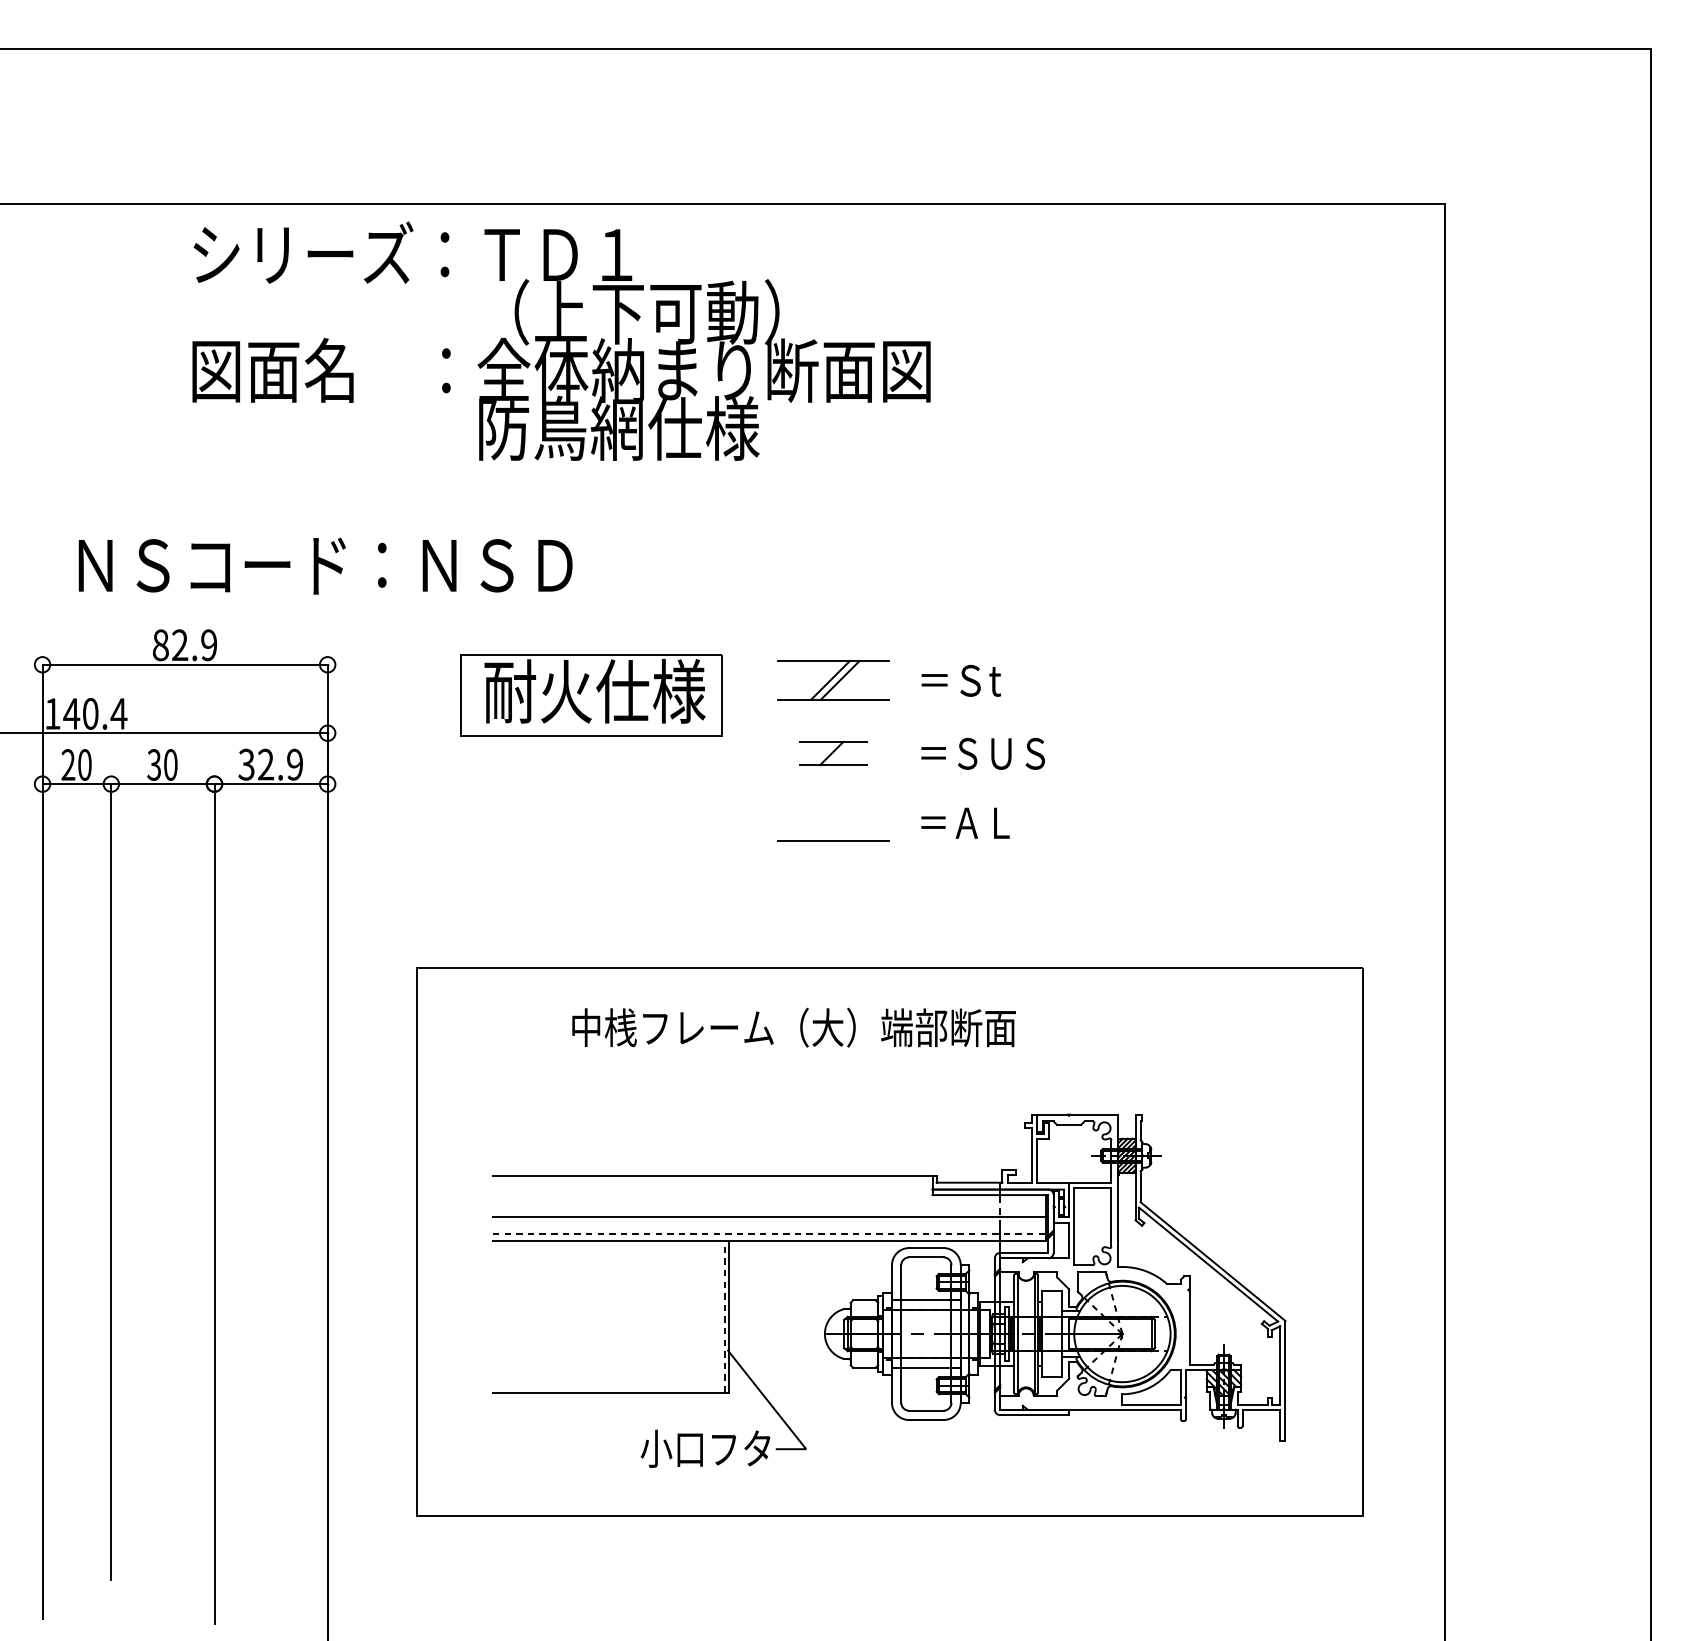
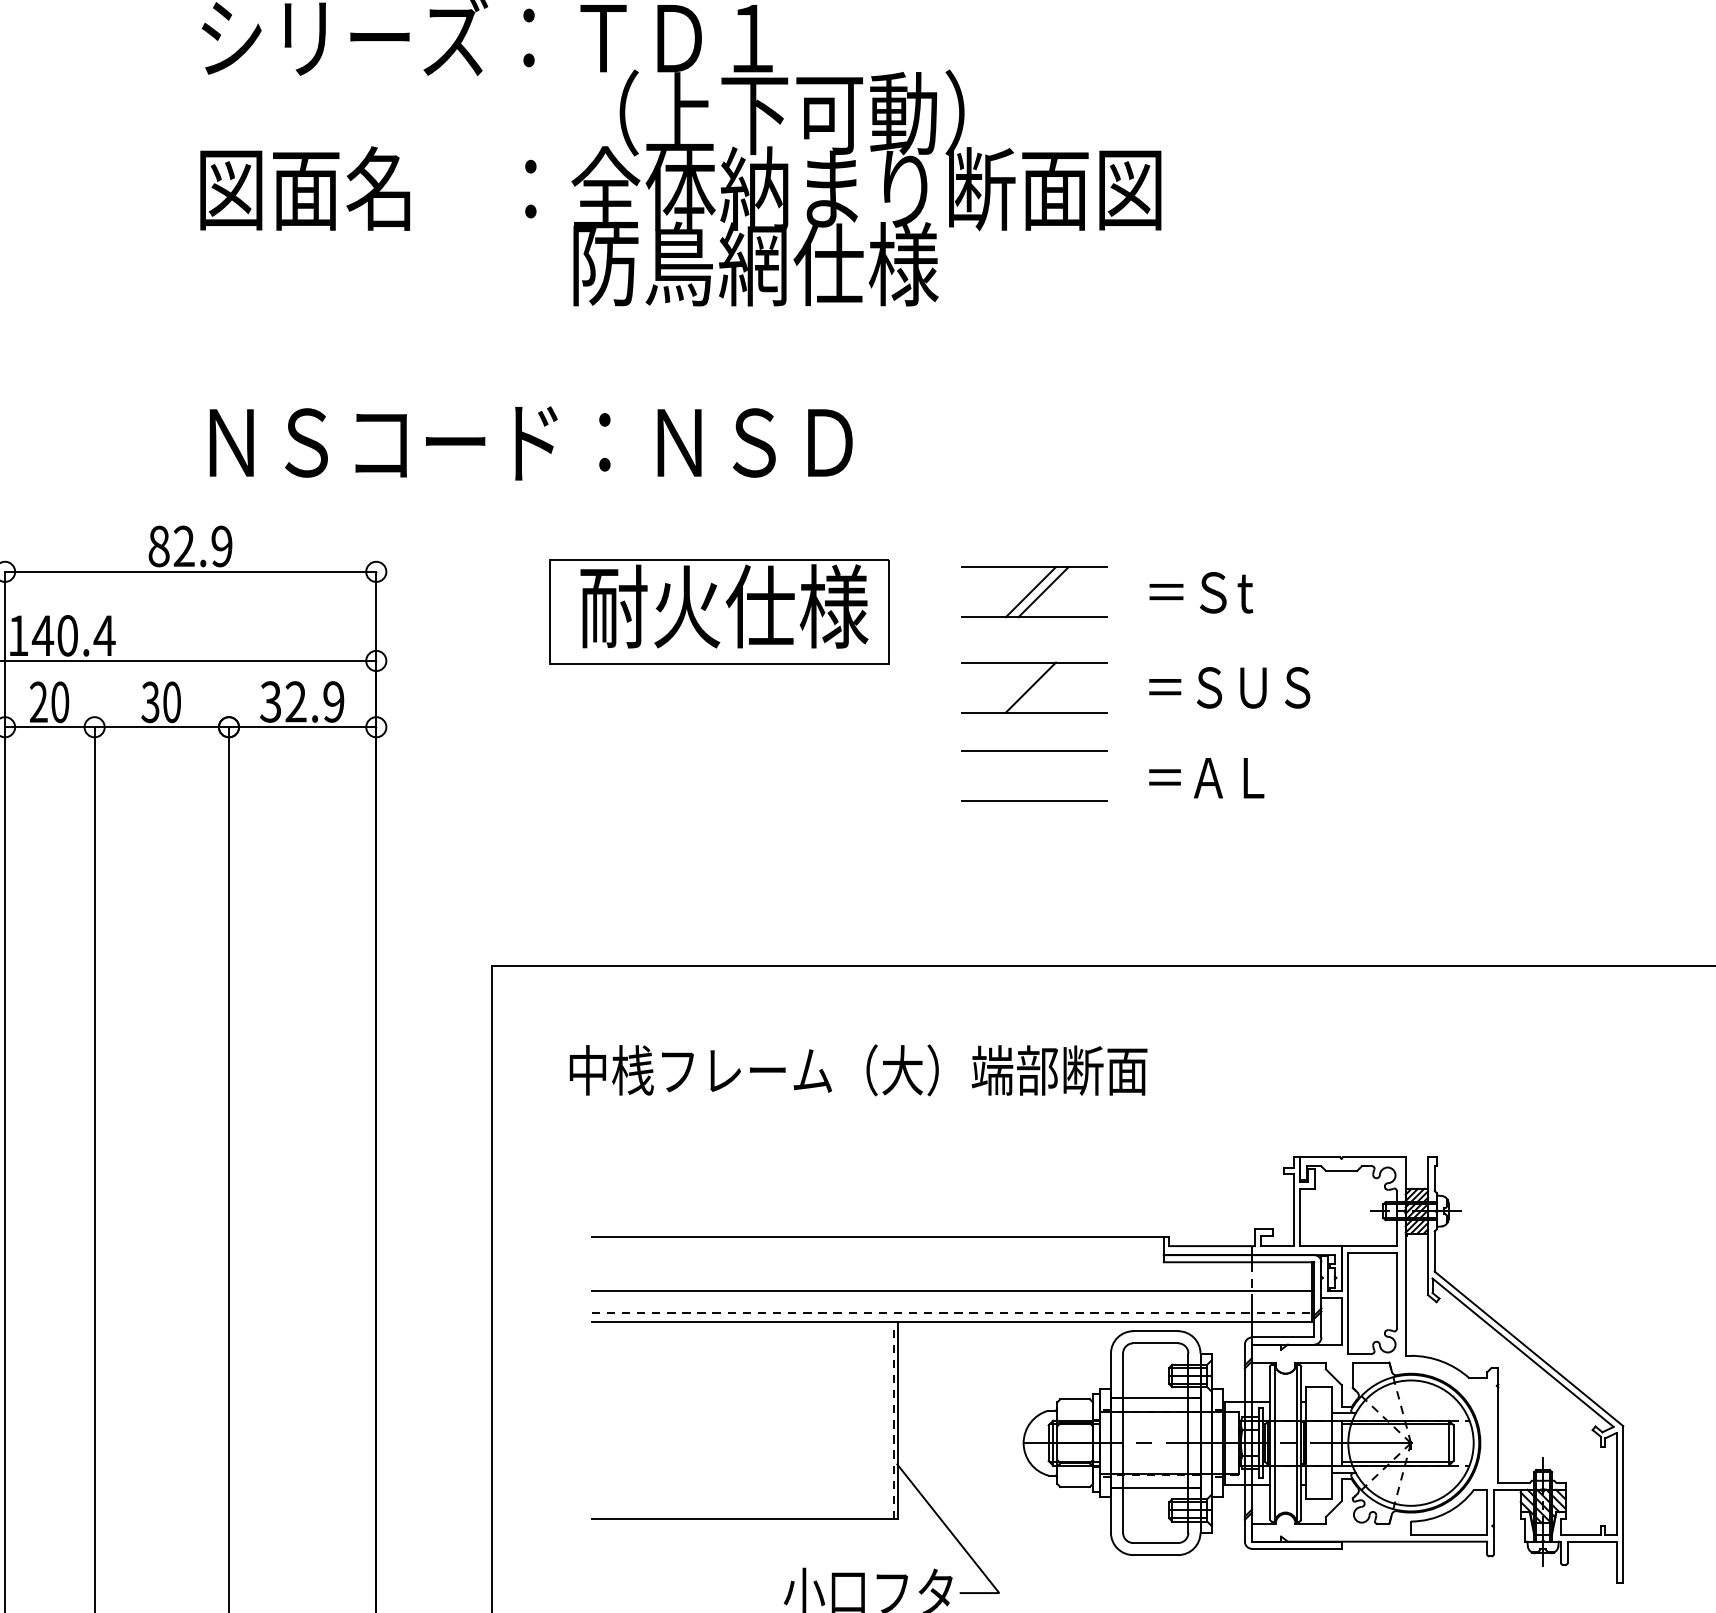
text: (325, 565) -> (531, 442), moved
part: (833, 753) -> (1034, 687), size x1.67
line: (832, 802) -> (1033, 751), added
text: (793, 1027) -> (857, 1070), moved

